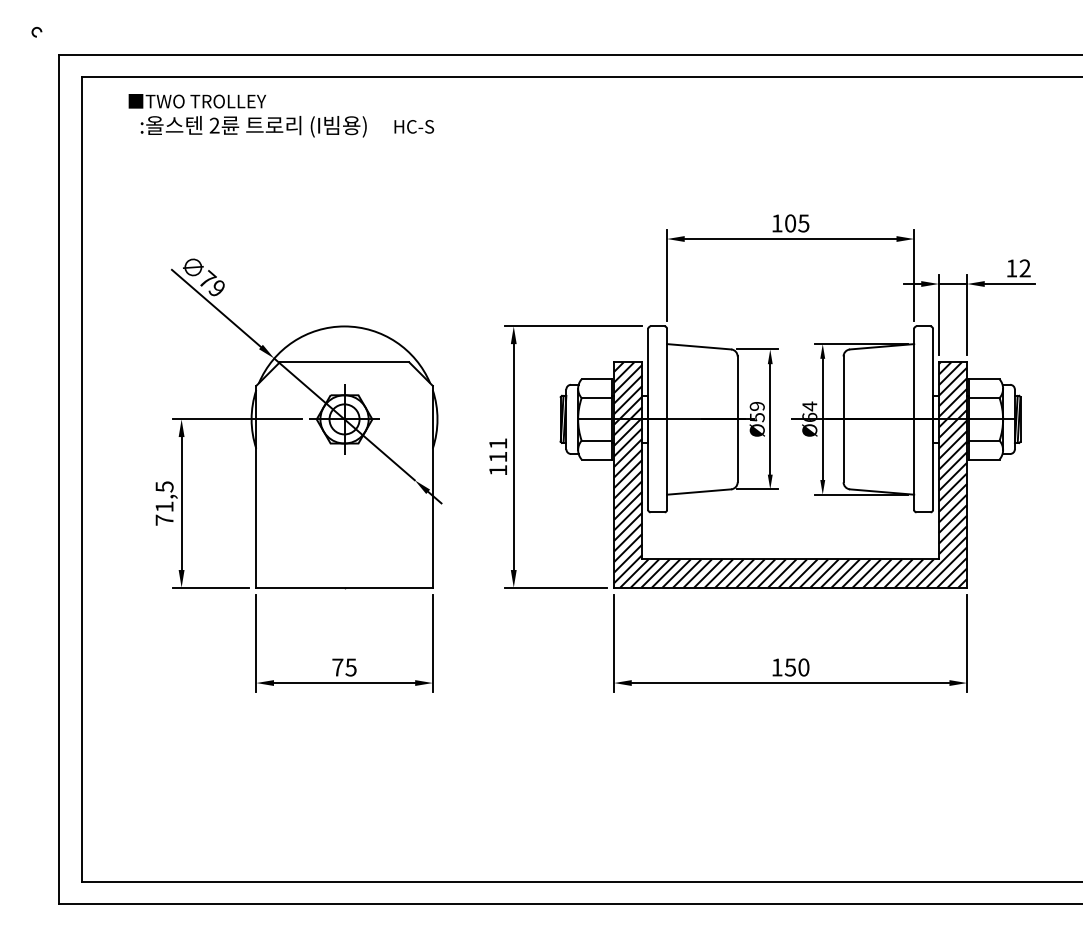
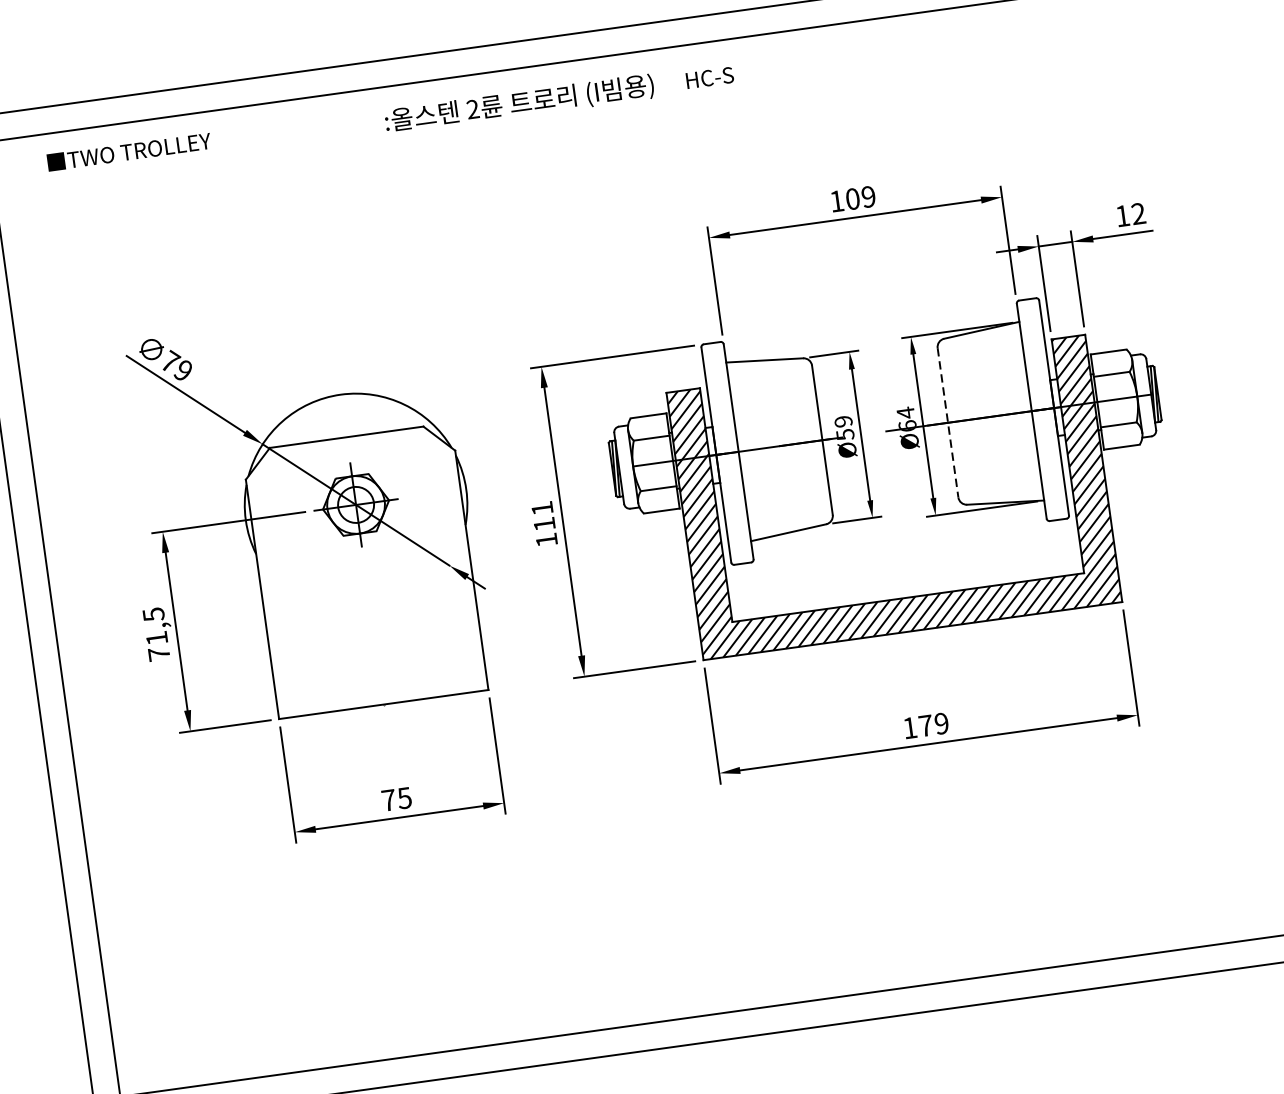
text: (287, 126) -> (559, 98), moved
text: (803, 223) -> (868, 197), 105 -> 109
line: (843, 419) -> (947, 422), solid -> dashed
text: (796, 667) -> (933, 724), 150 -> 179

